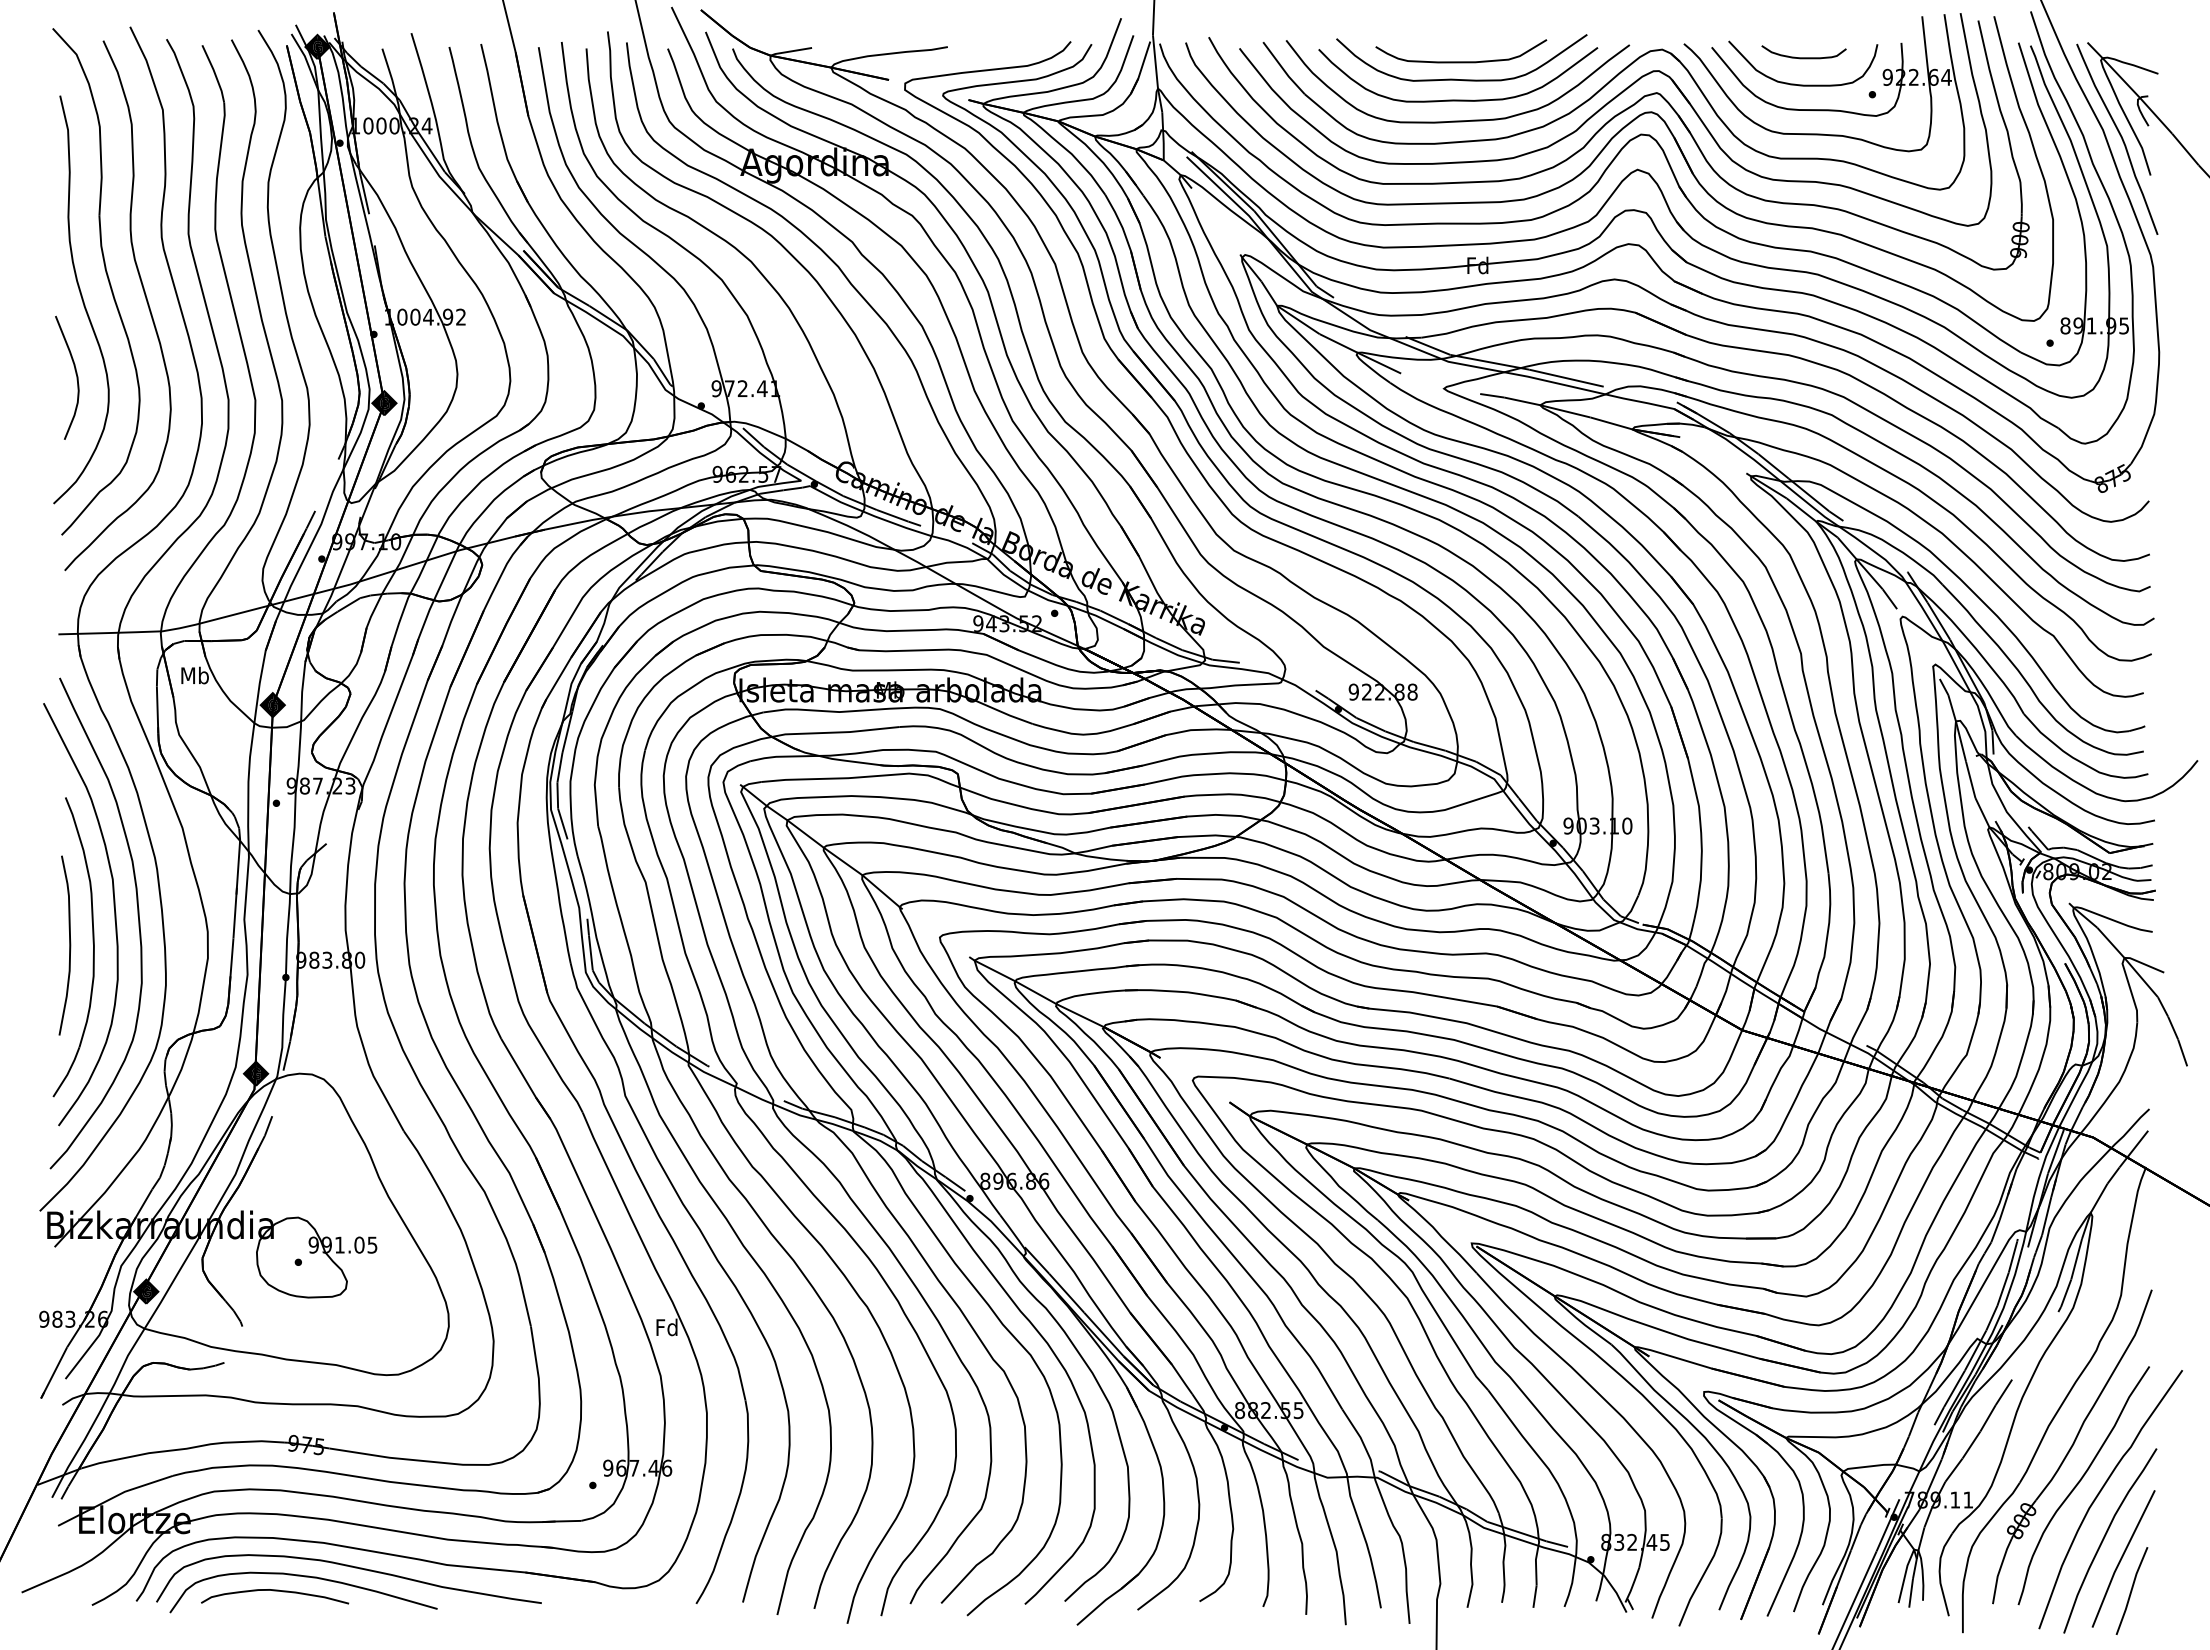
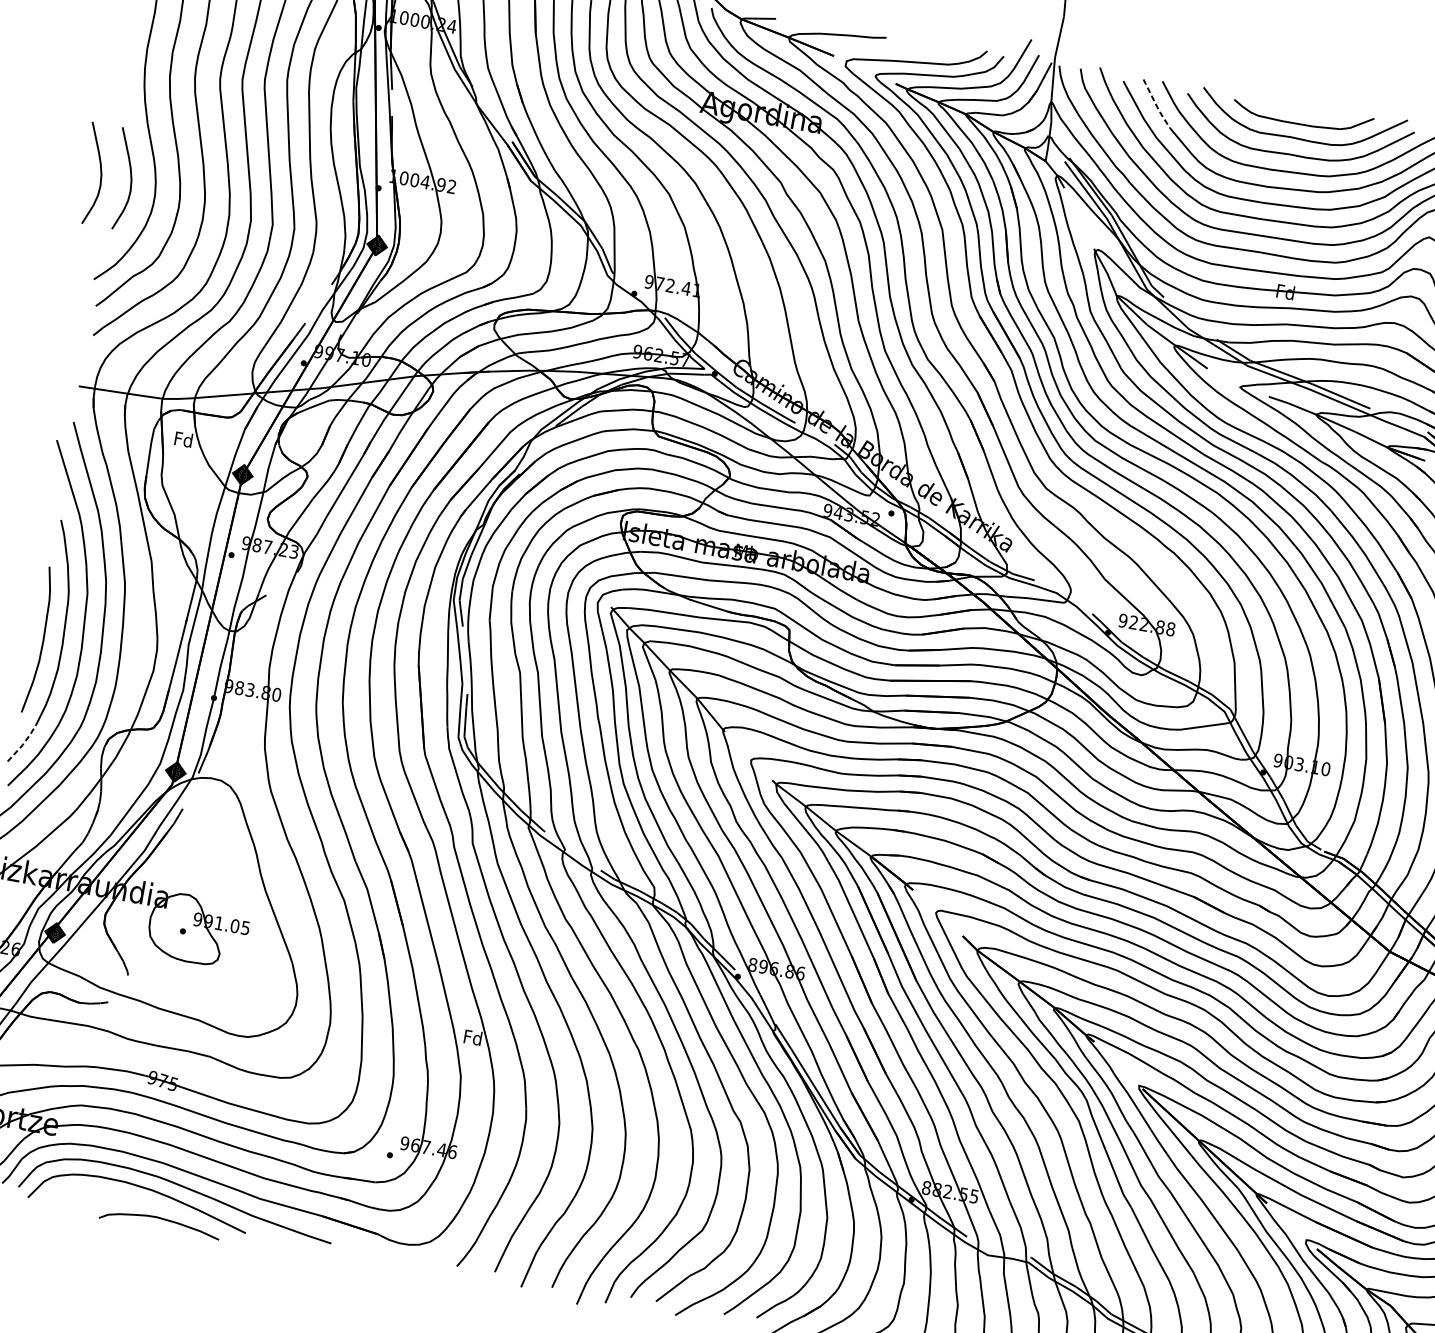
line: (1283, 69) -> (1156, 104), solid -> dashed
curve: (38, 374) -> (100, 172), added
text: (194, 675) -> (183, 439), Mb -> Fd
line: (68, 1073) -> (23, 744), solid -> dashed
curve: (275, 1591) -> (161, 1219), moved

